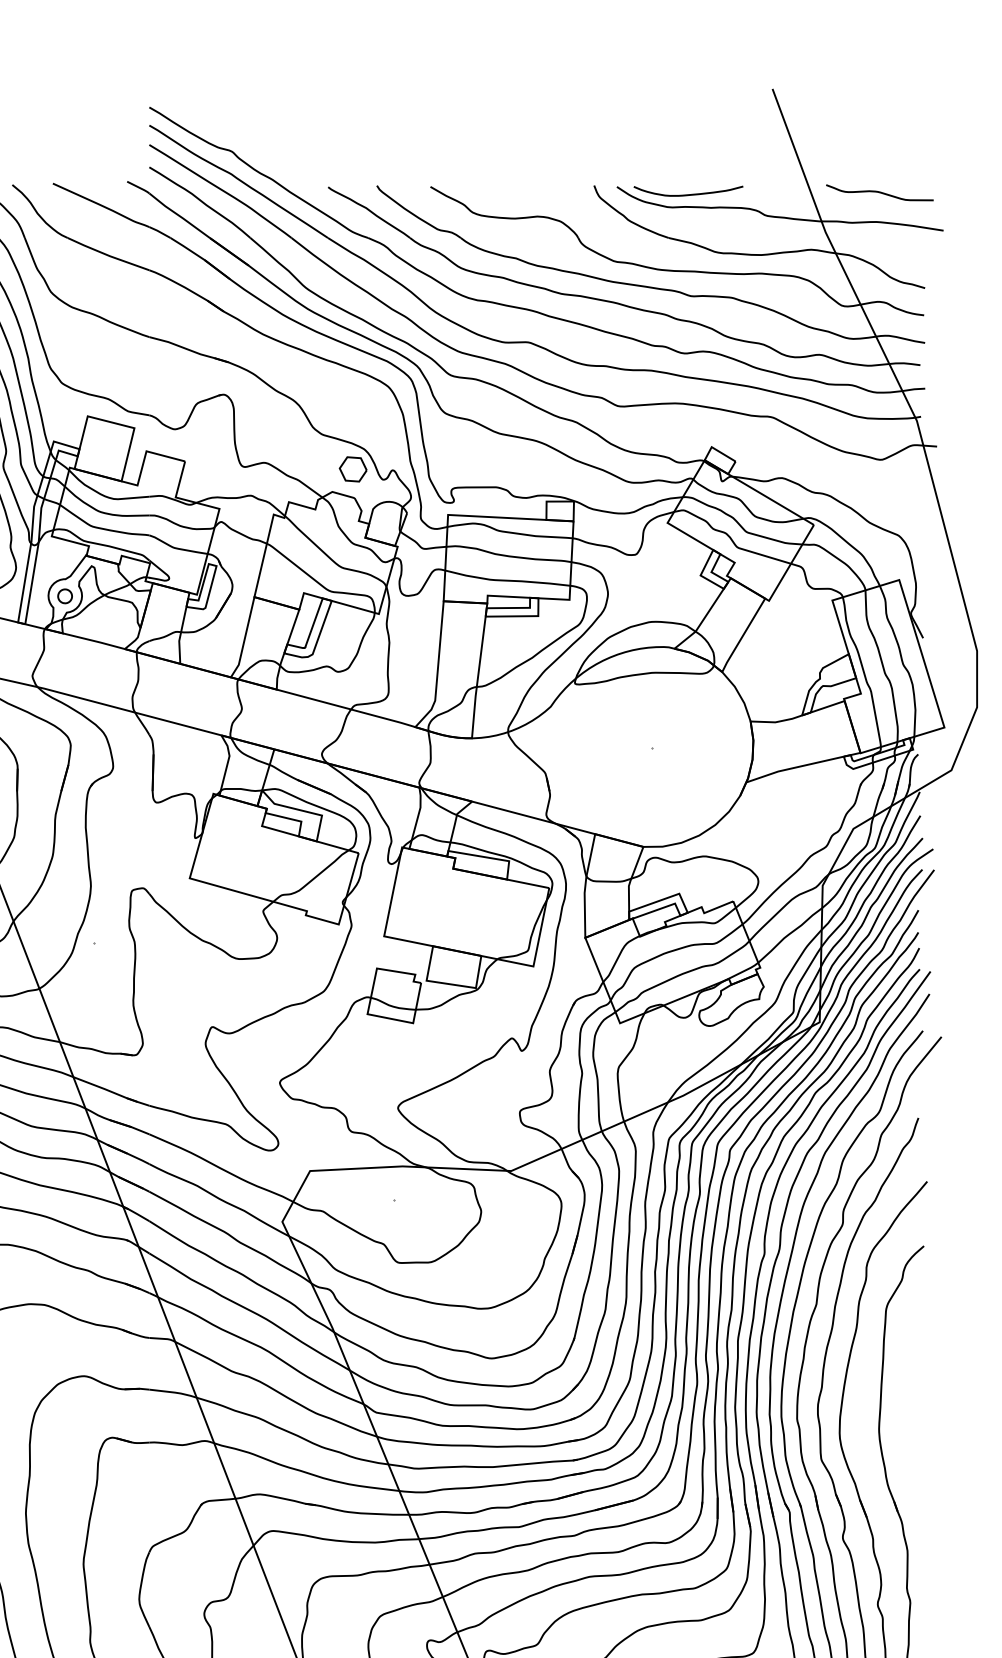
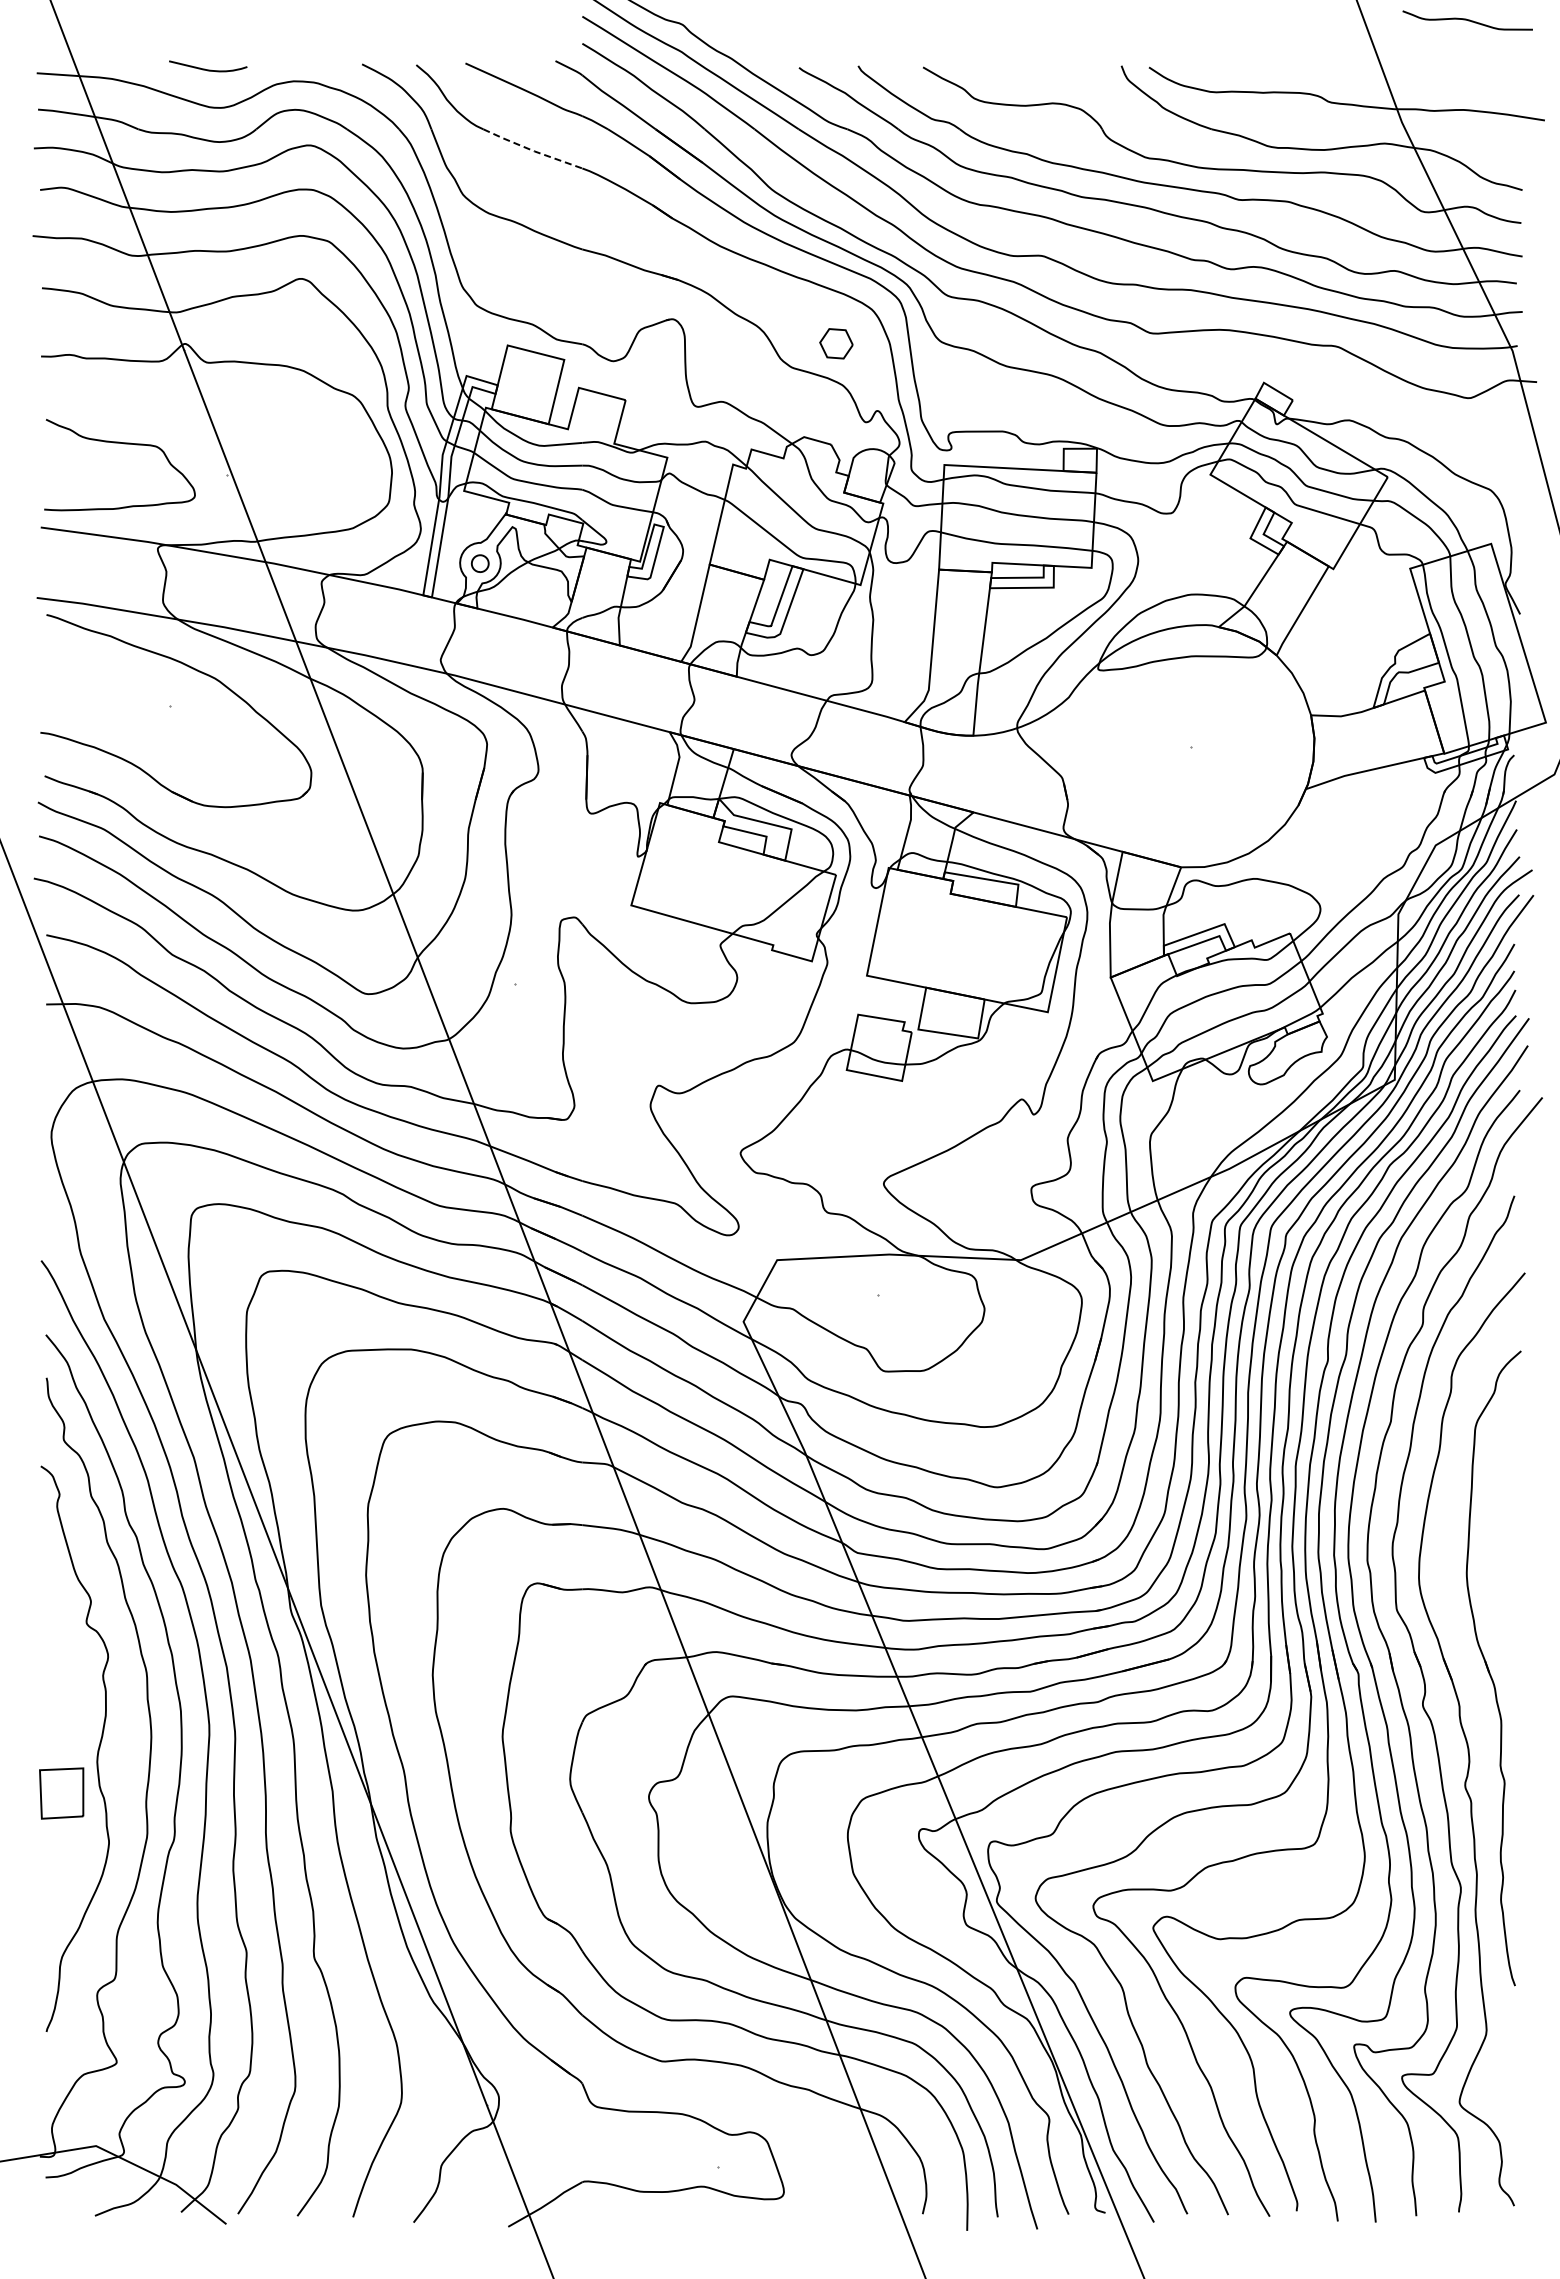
curve: (879, 192) -> (1467, 20), moved
curve: (688, 194) -> (1235, 76), removed
line: (108, 255) -> (532, 150), solid -> dashed
part: (353, 469) -> (836, 343), moved

